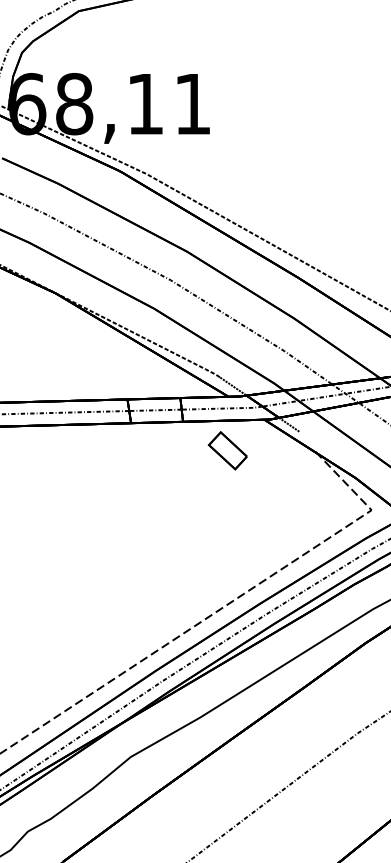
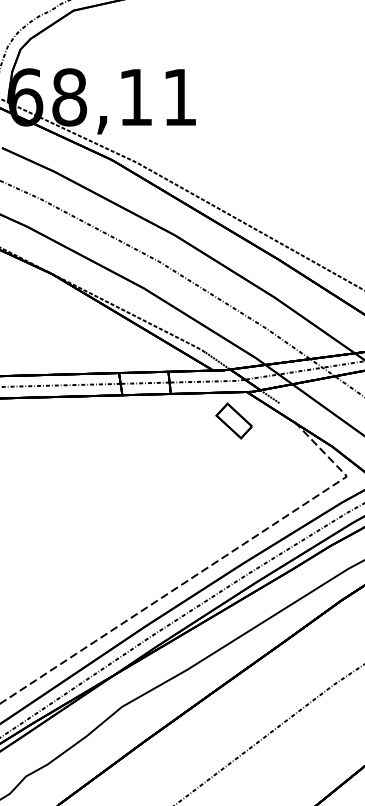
part: (227, 450) -> (233, 420), moved

